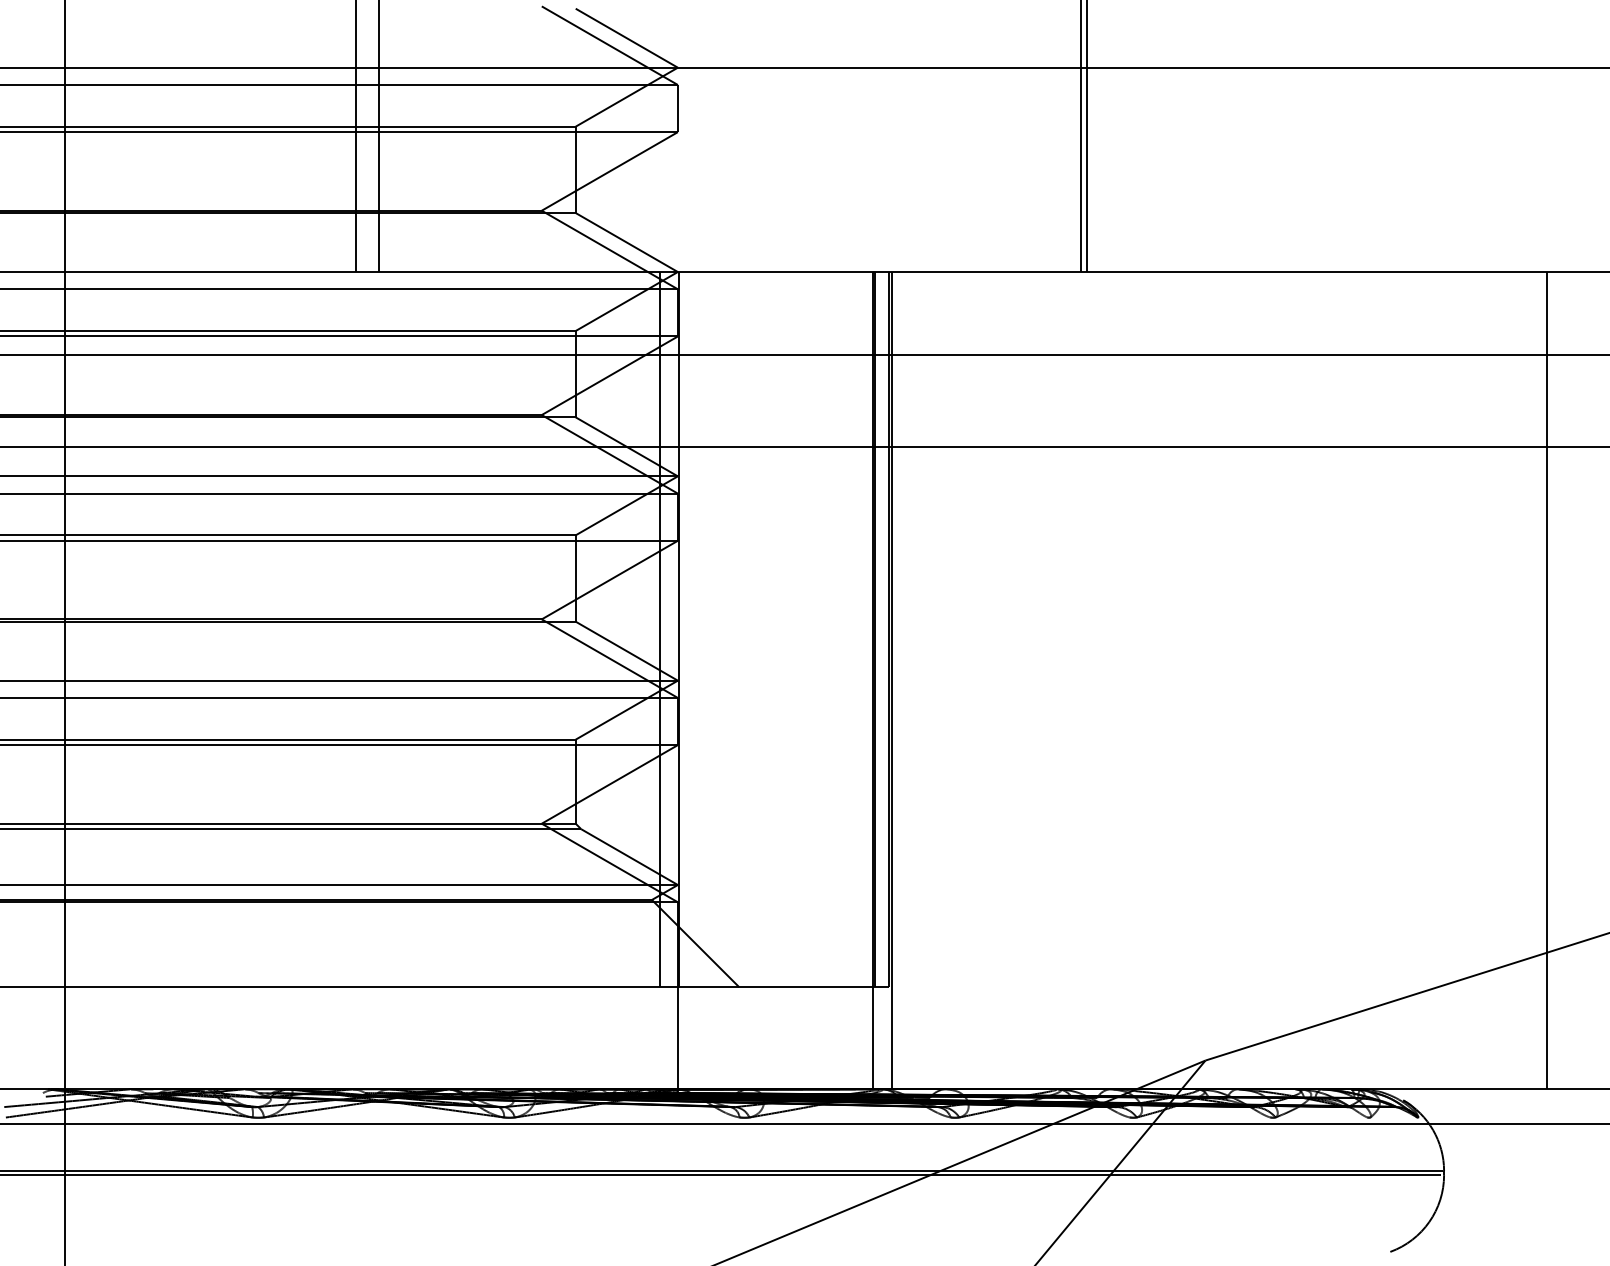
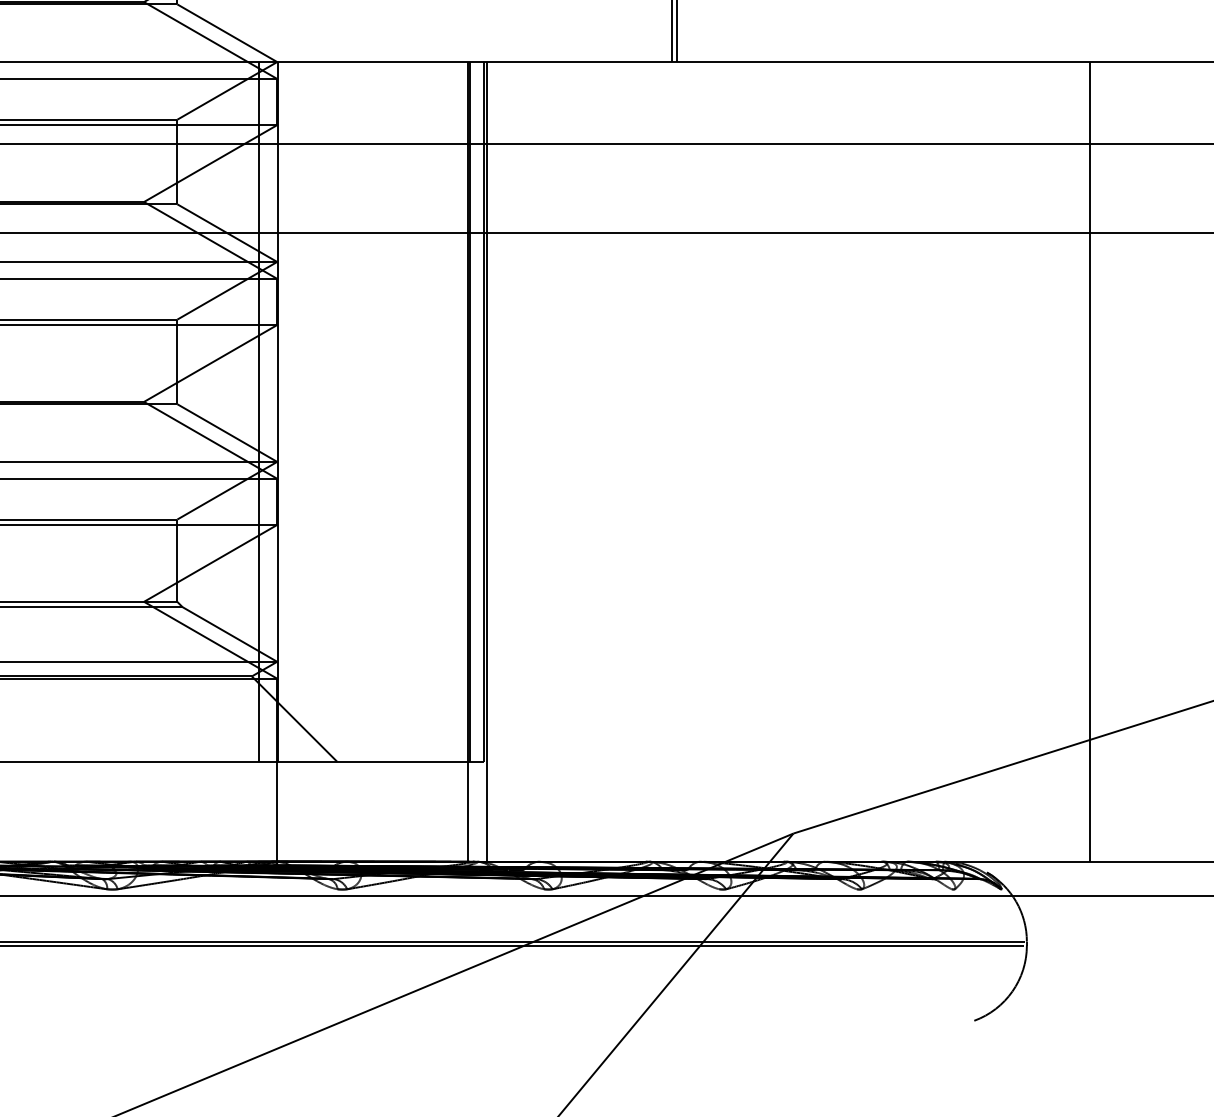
line: (1547, 680) -> (1090, 461), moved

